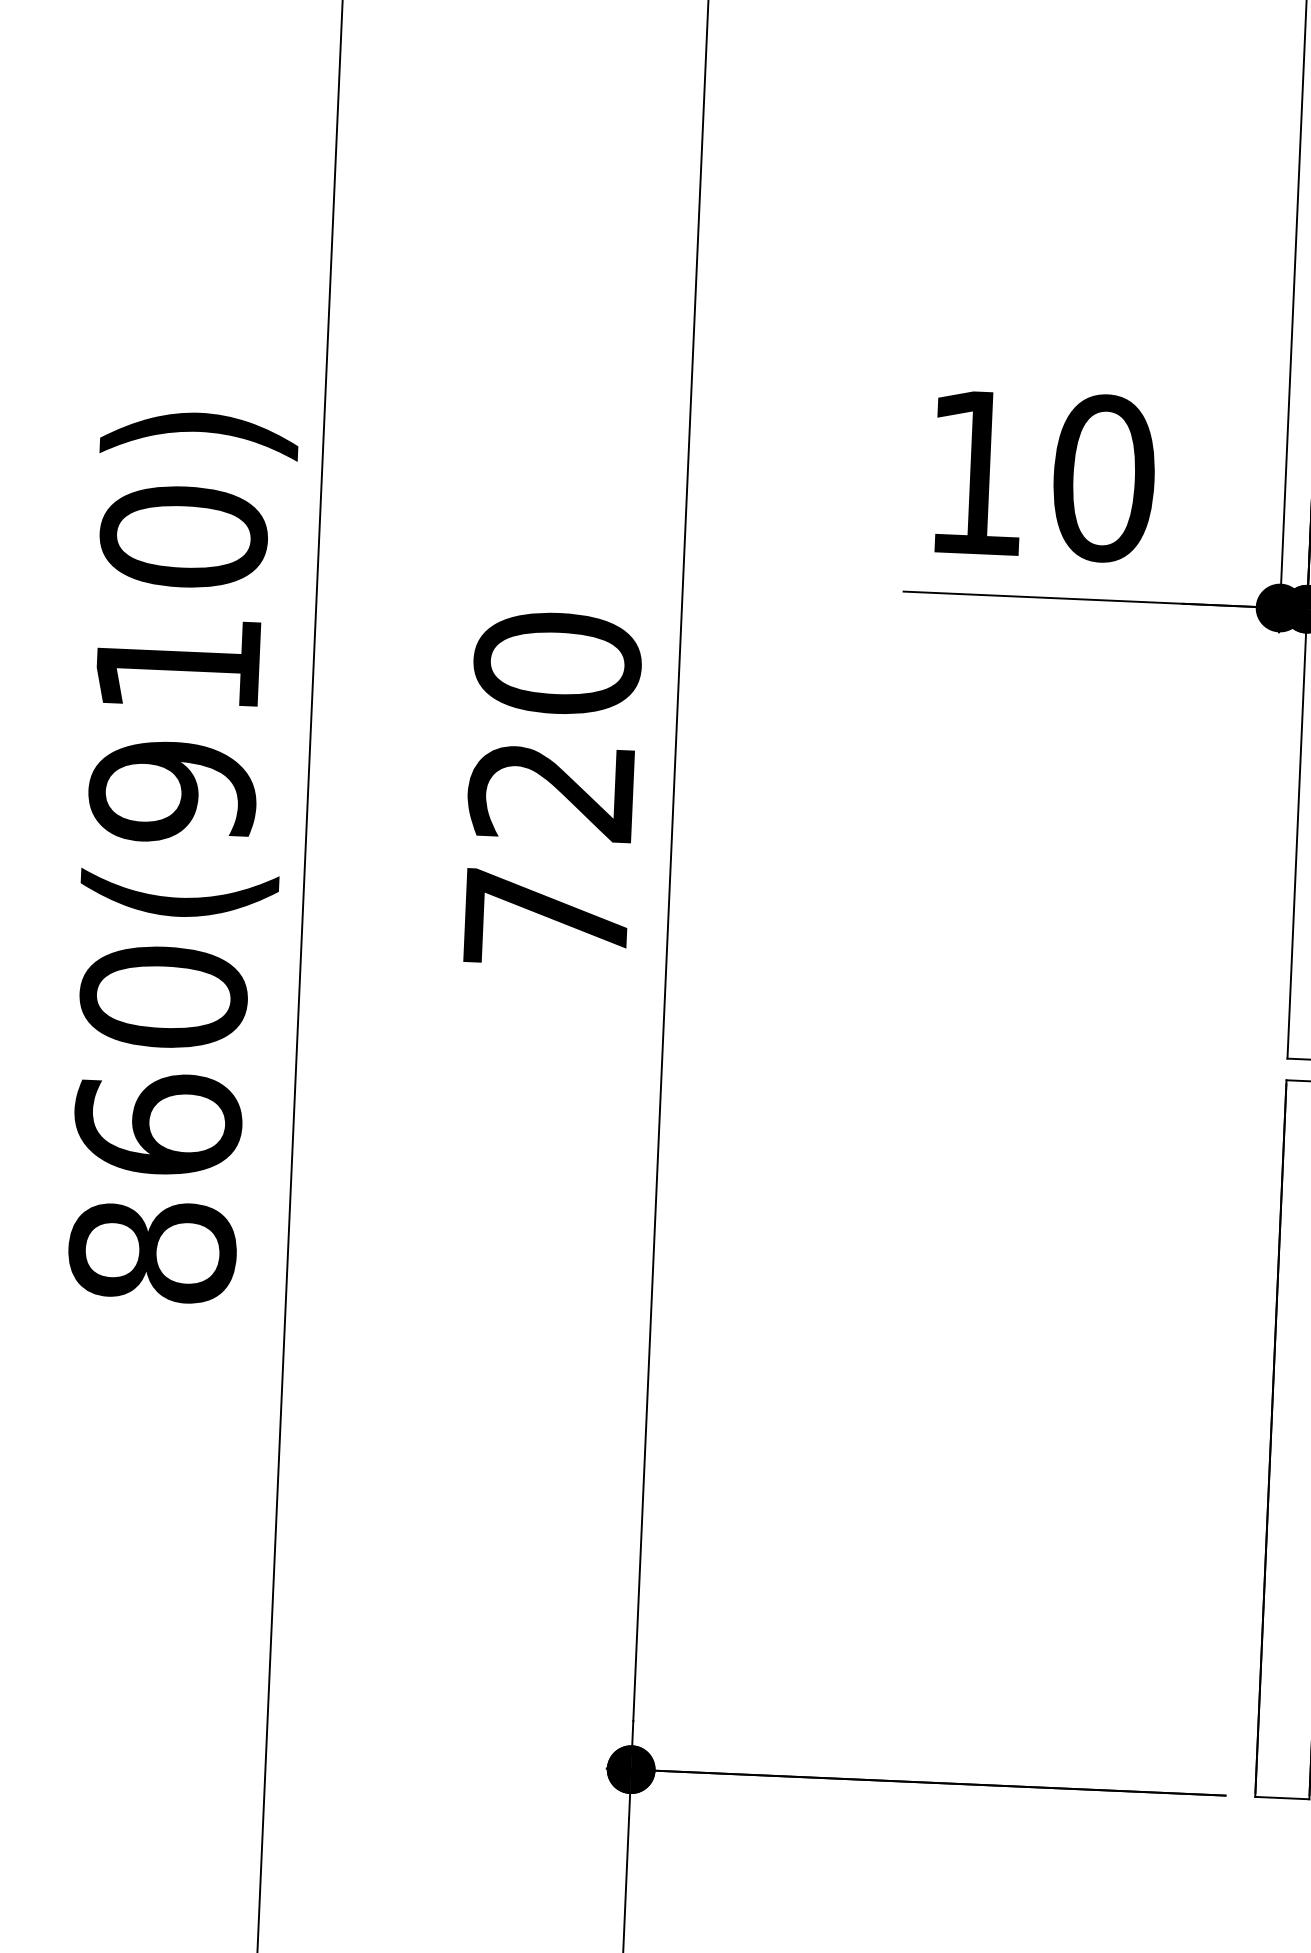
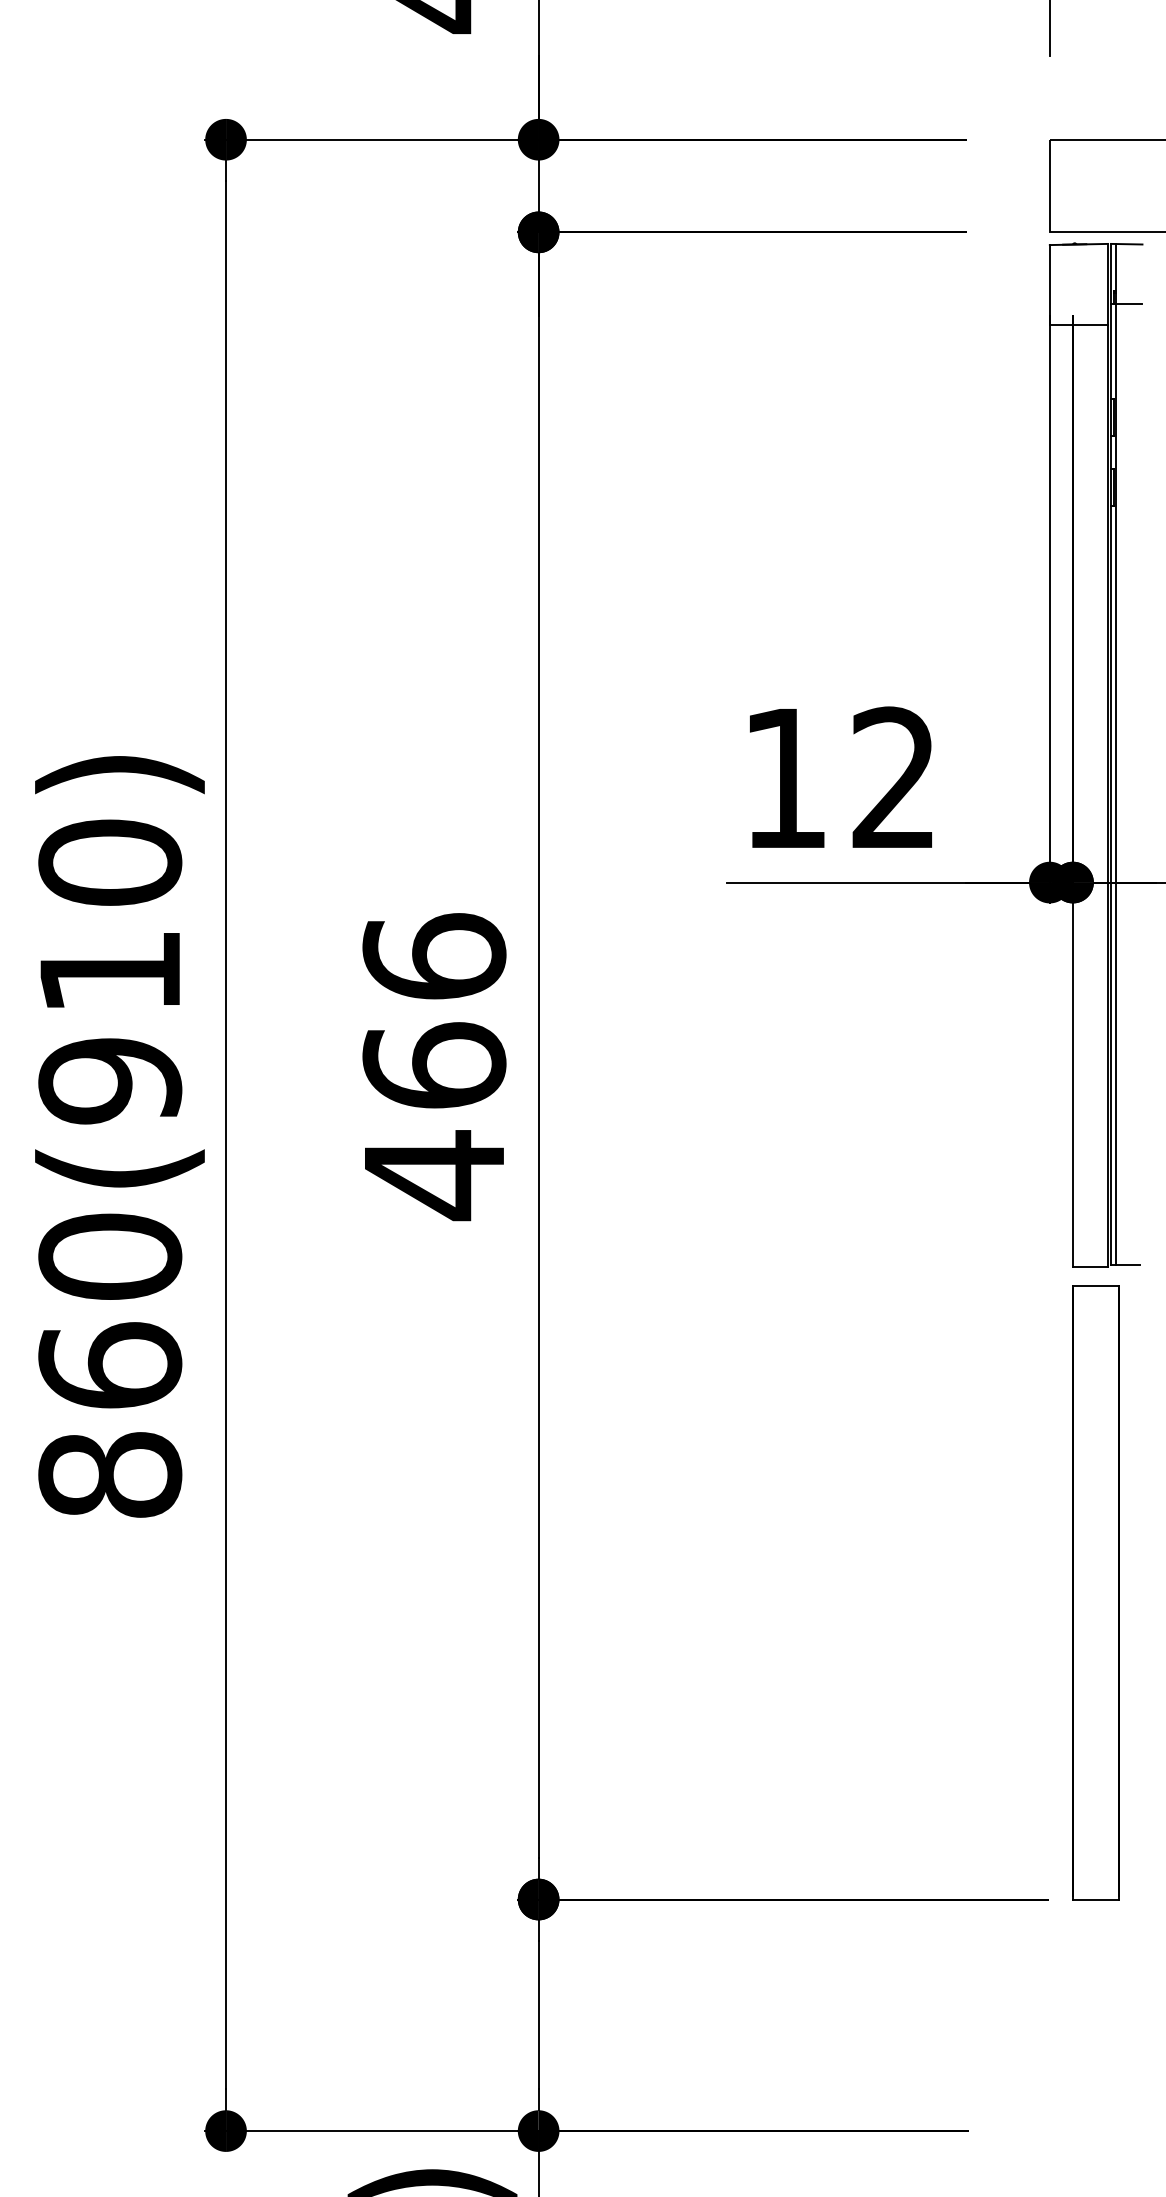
text: (1103, 478) -> (894, 778), 10 -> 12
text: (551, 792) -> (434, 1067), 720 -> 466

